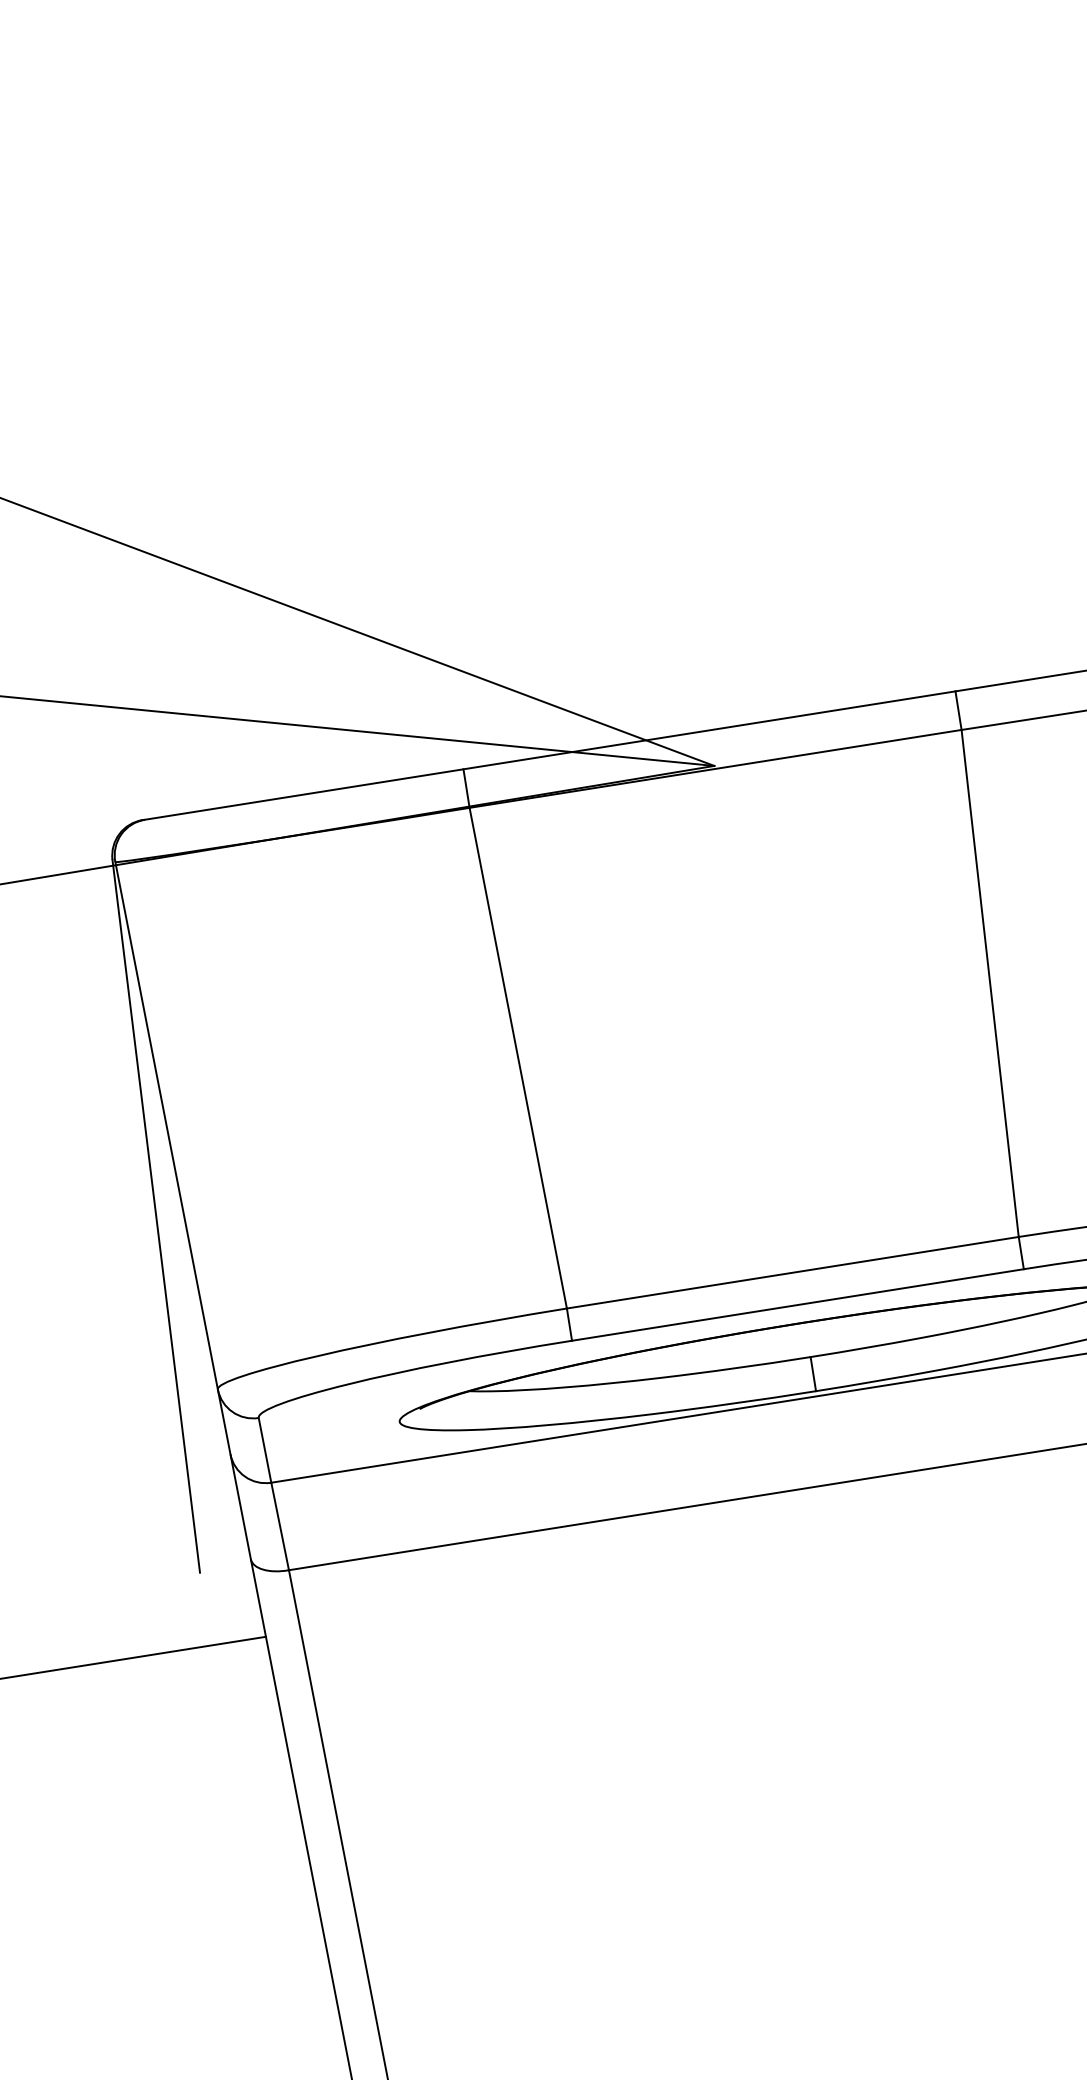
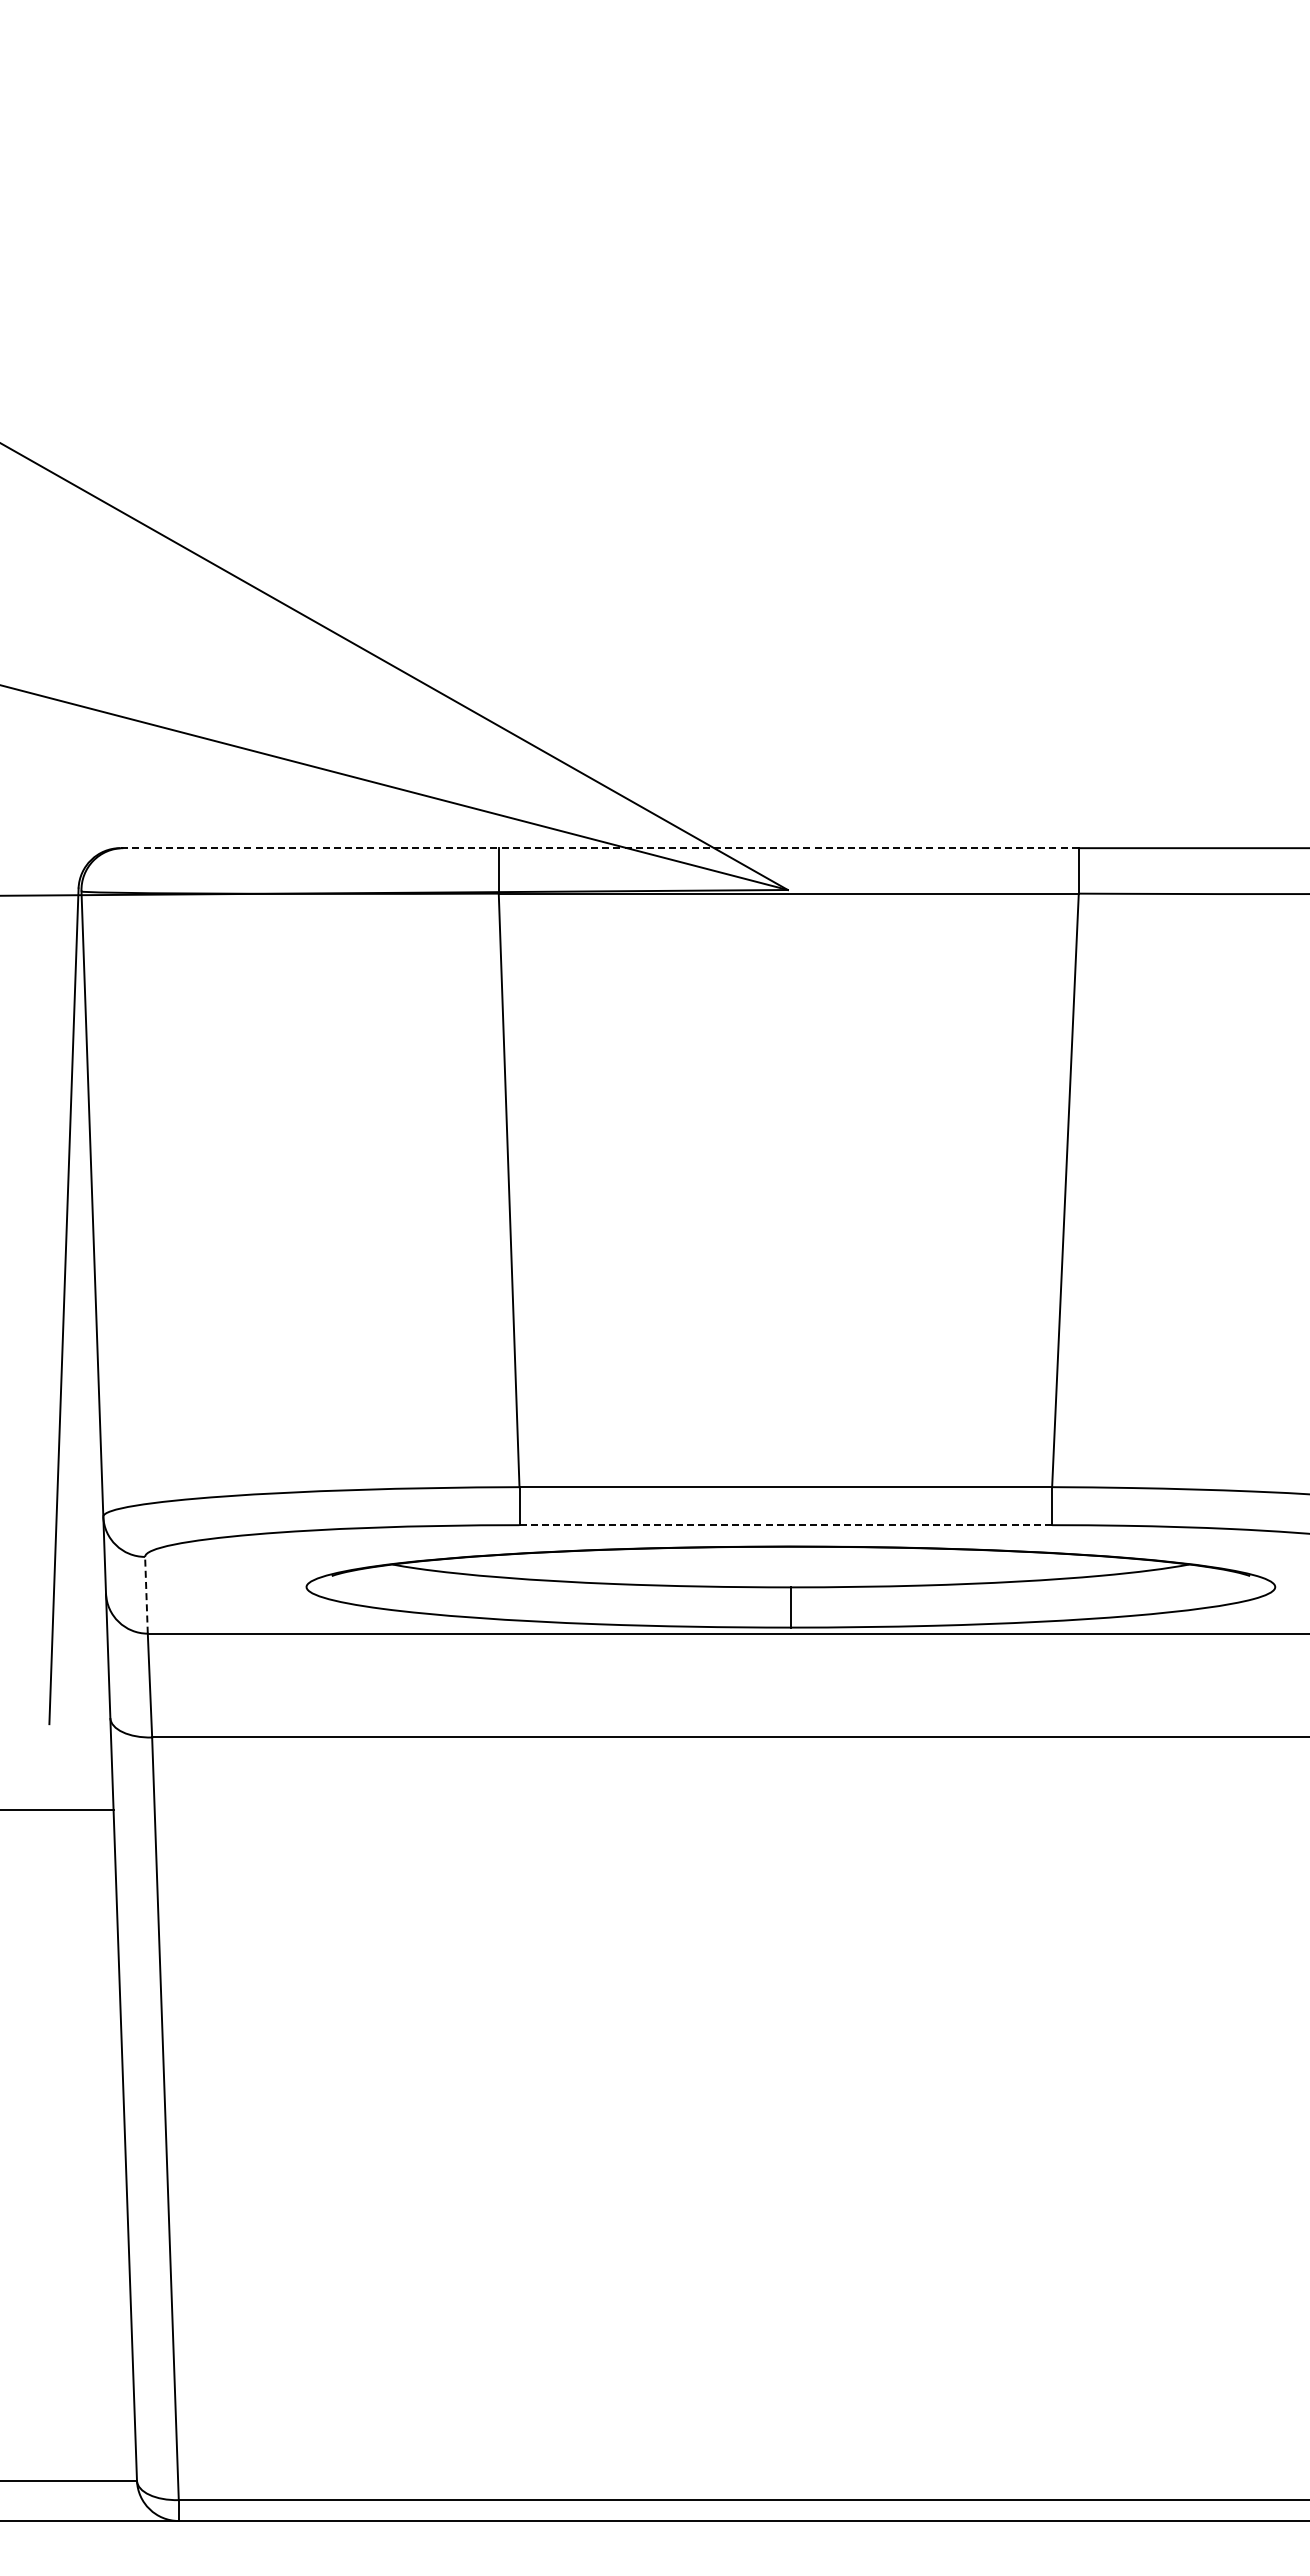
line: (548, 756) -> (599, 848), solid -> dashed
line: (798, 1305) -> (786, 1525), solid -> dashed
line: (264, 1449) -> (146, 1594), solid -> dashed

